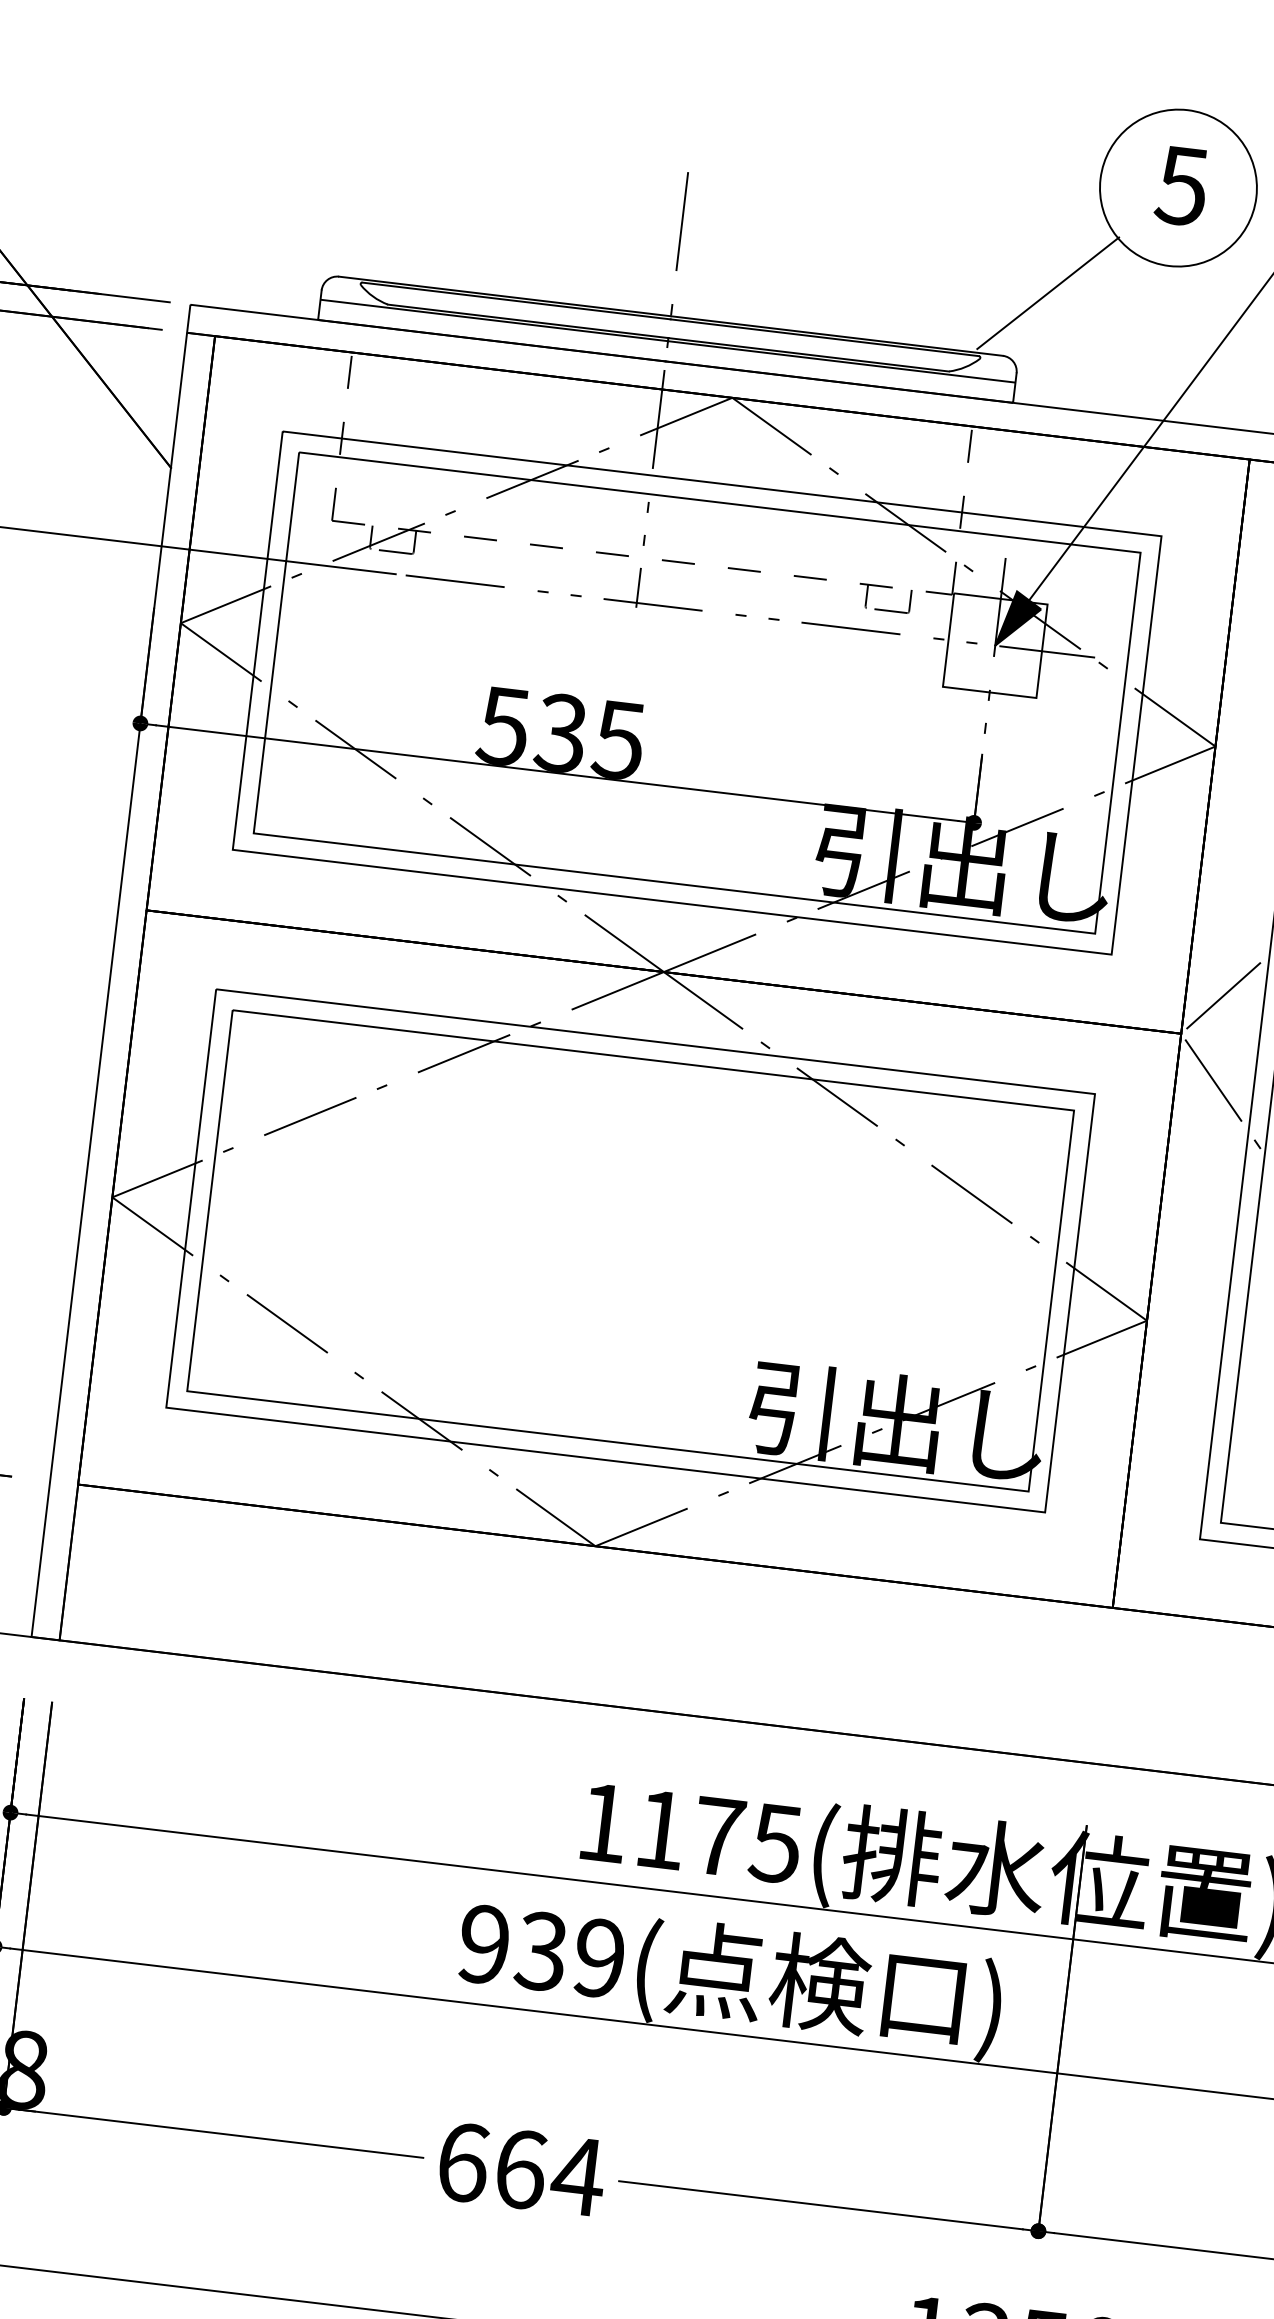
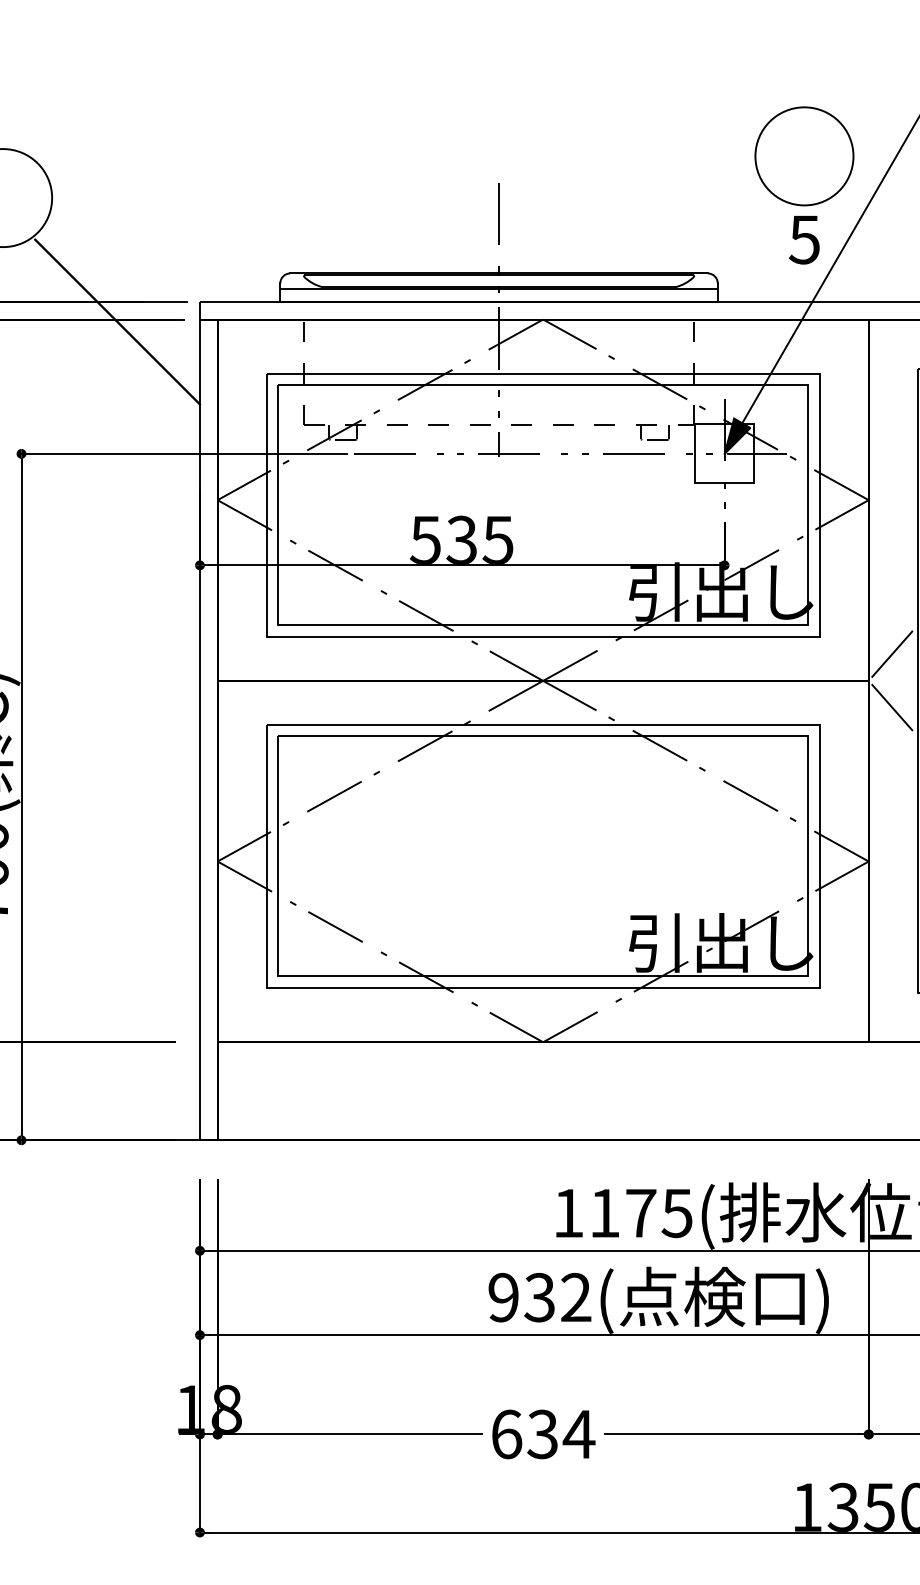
text: (1182, 185) -> (804, 239), moved
line: (1048, 293) -> (731, 231), removed
text: (600, 1958) -> (576, 1297), 939( -> 932(
text: (520, 2169) -> (542, 1434), 664 -> 634

